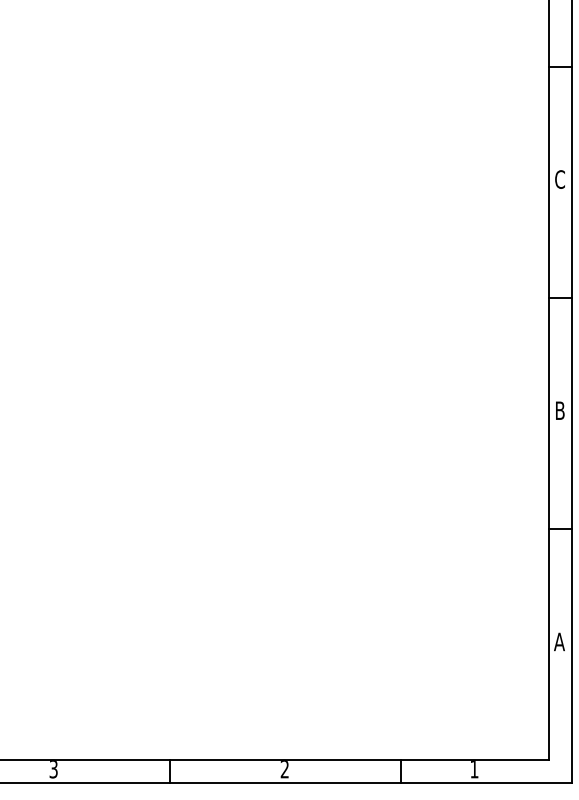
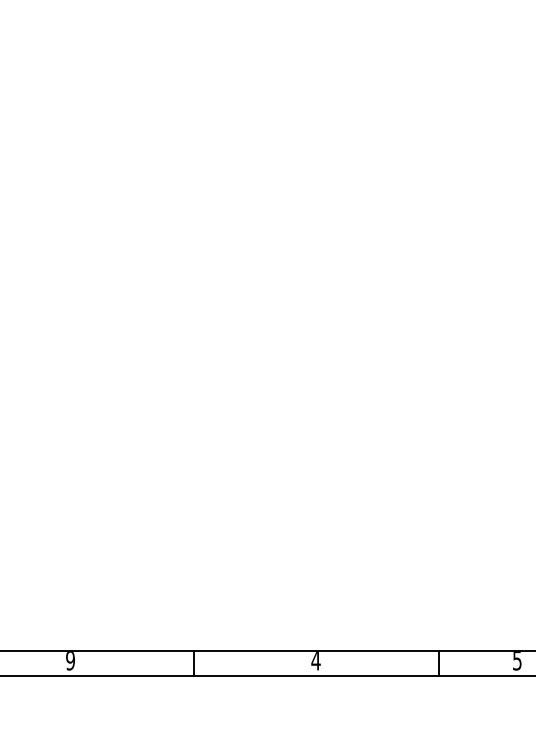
text: (53, 769) -> (70, 661), 3 -> 9
text: (284, 769) -> (315, 661), 2 -> 4
text: (474, 769) -> (517, 661), 1 -> 5

